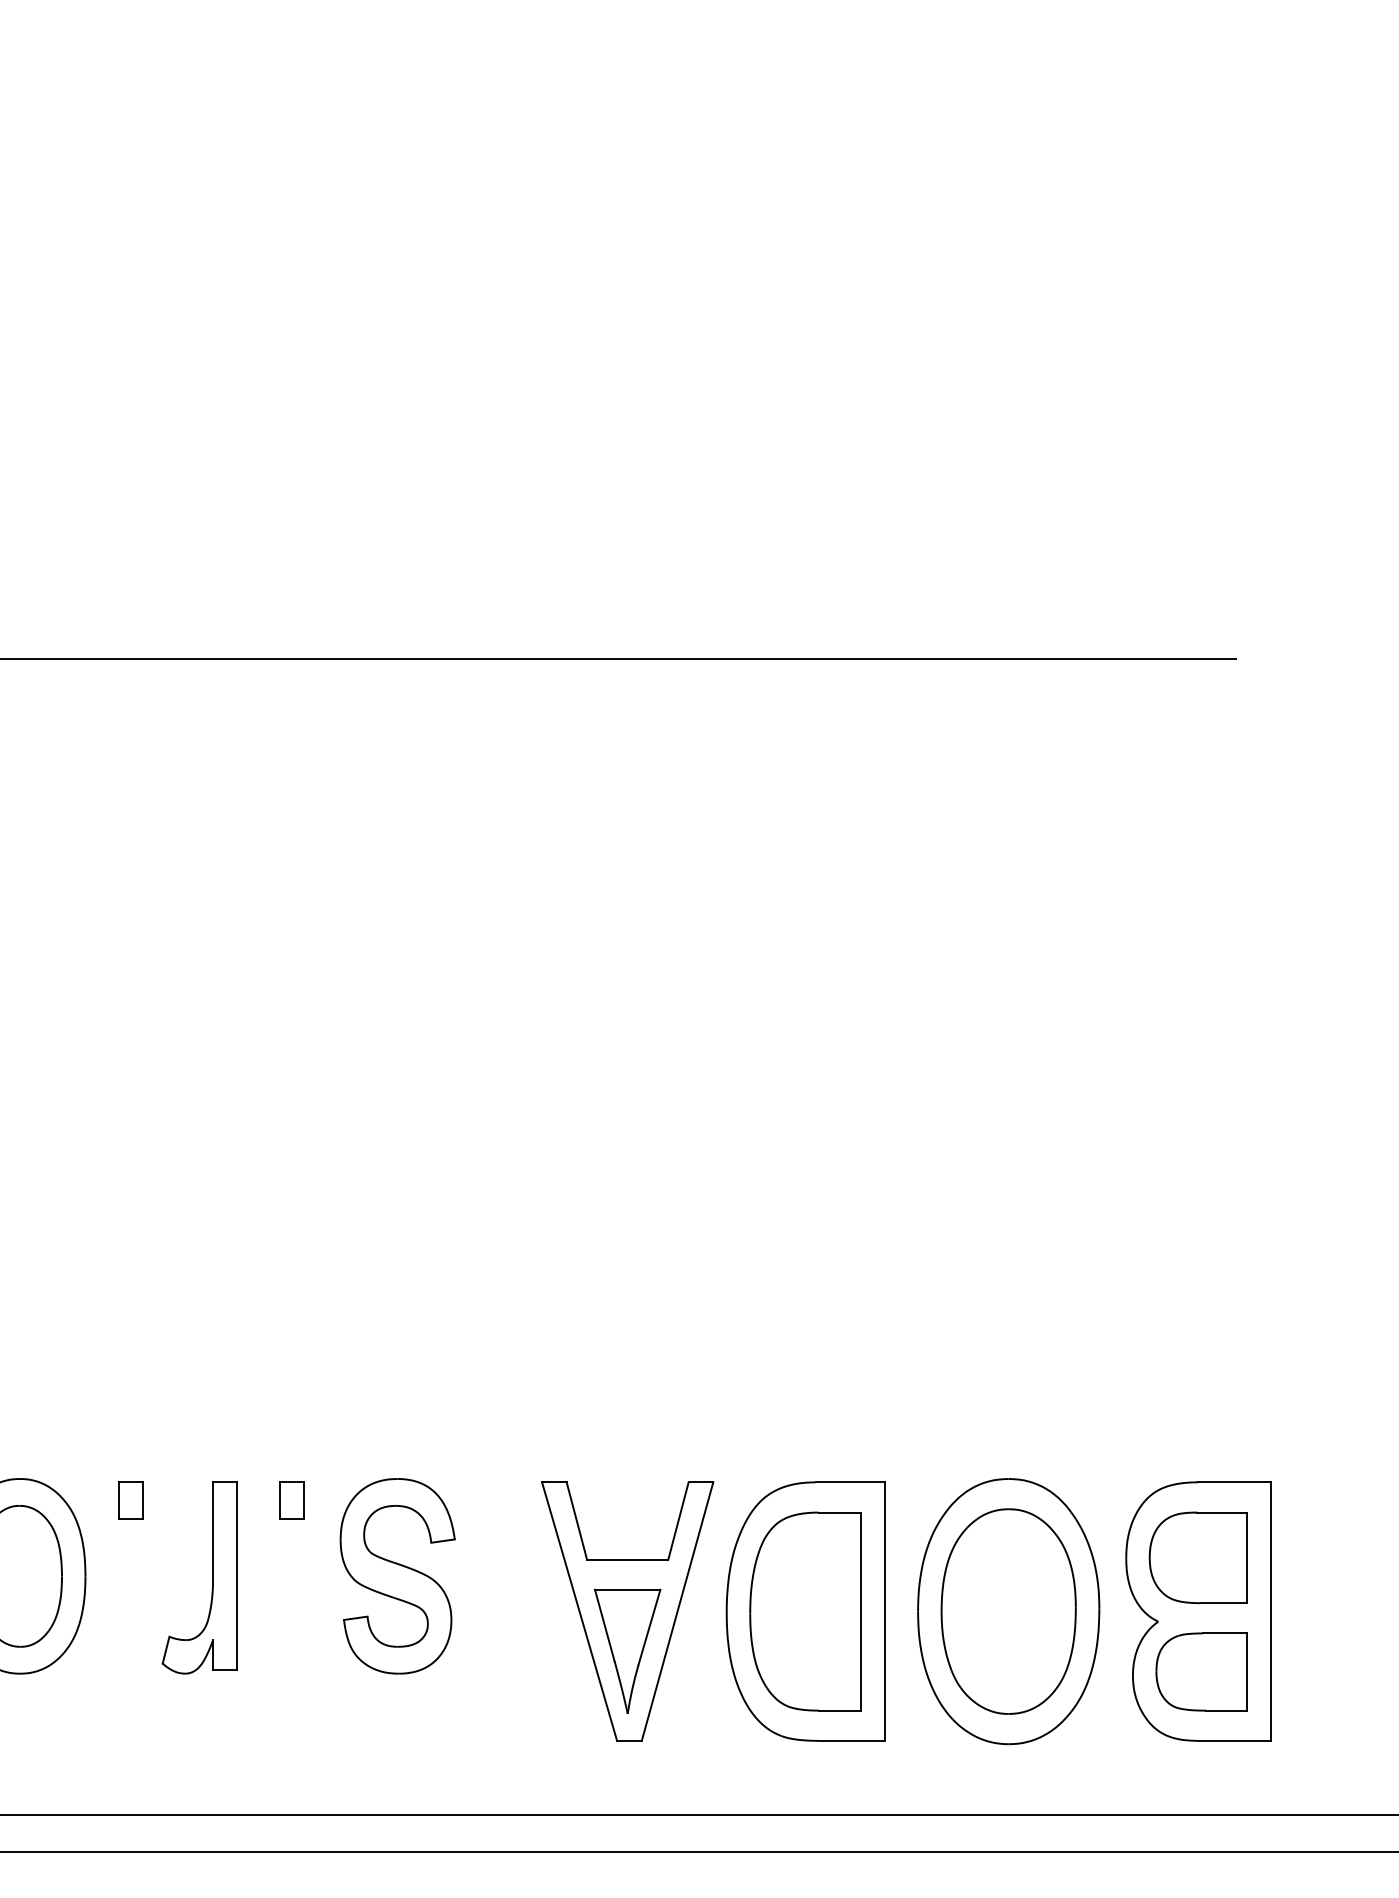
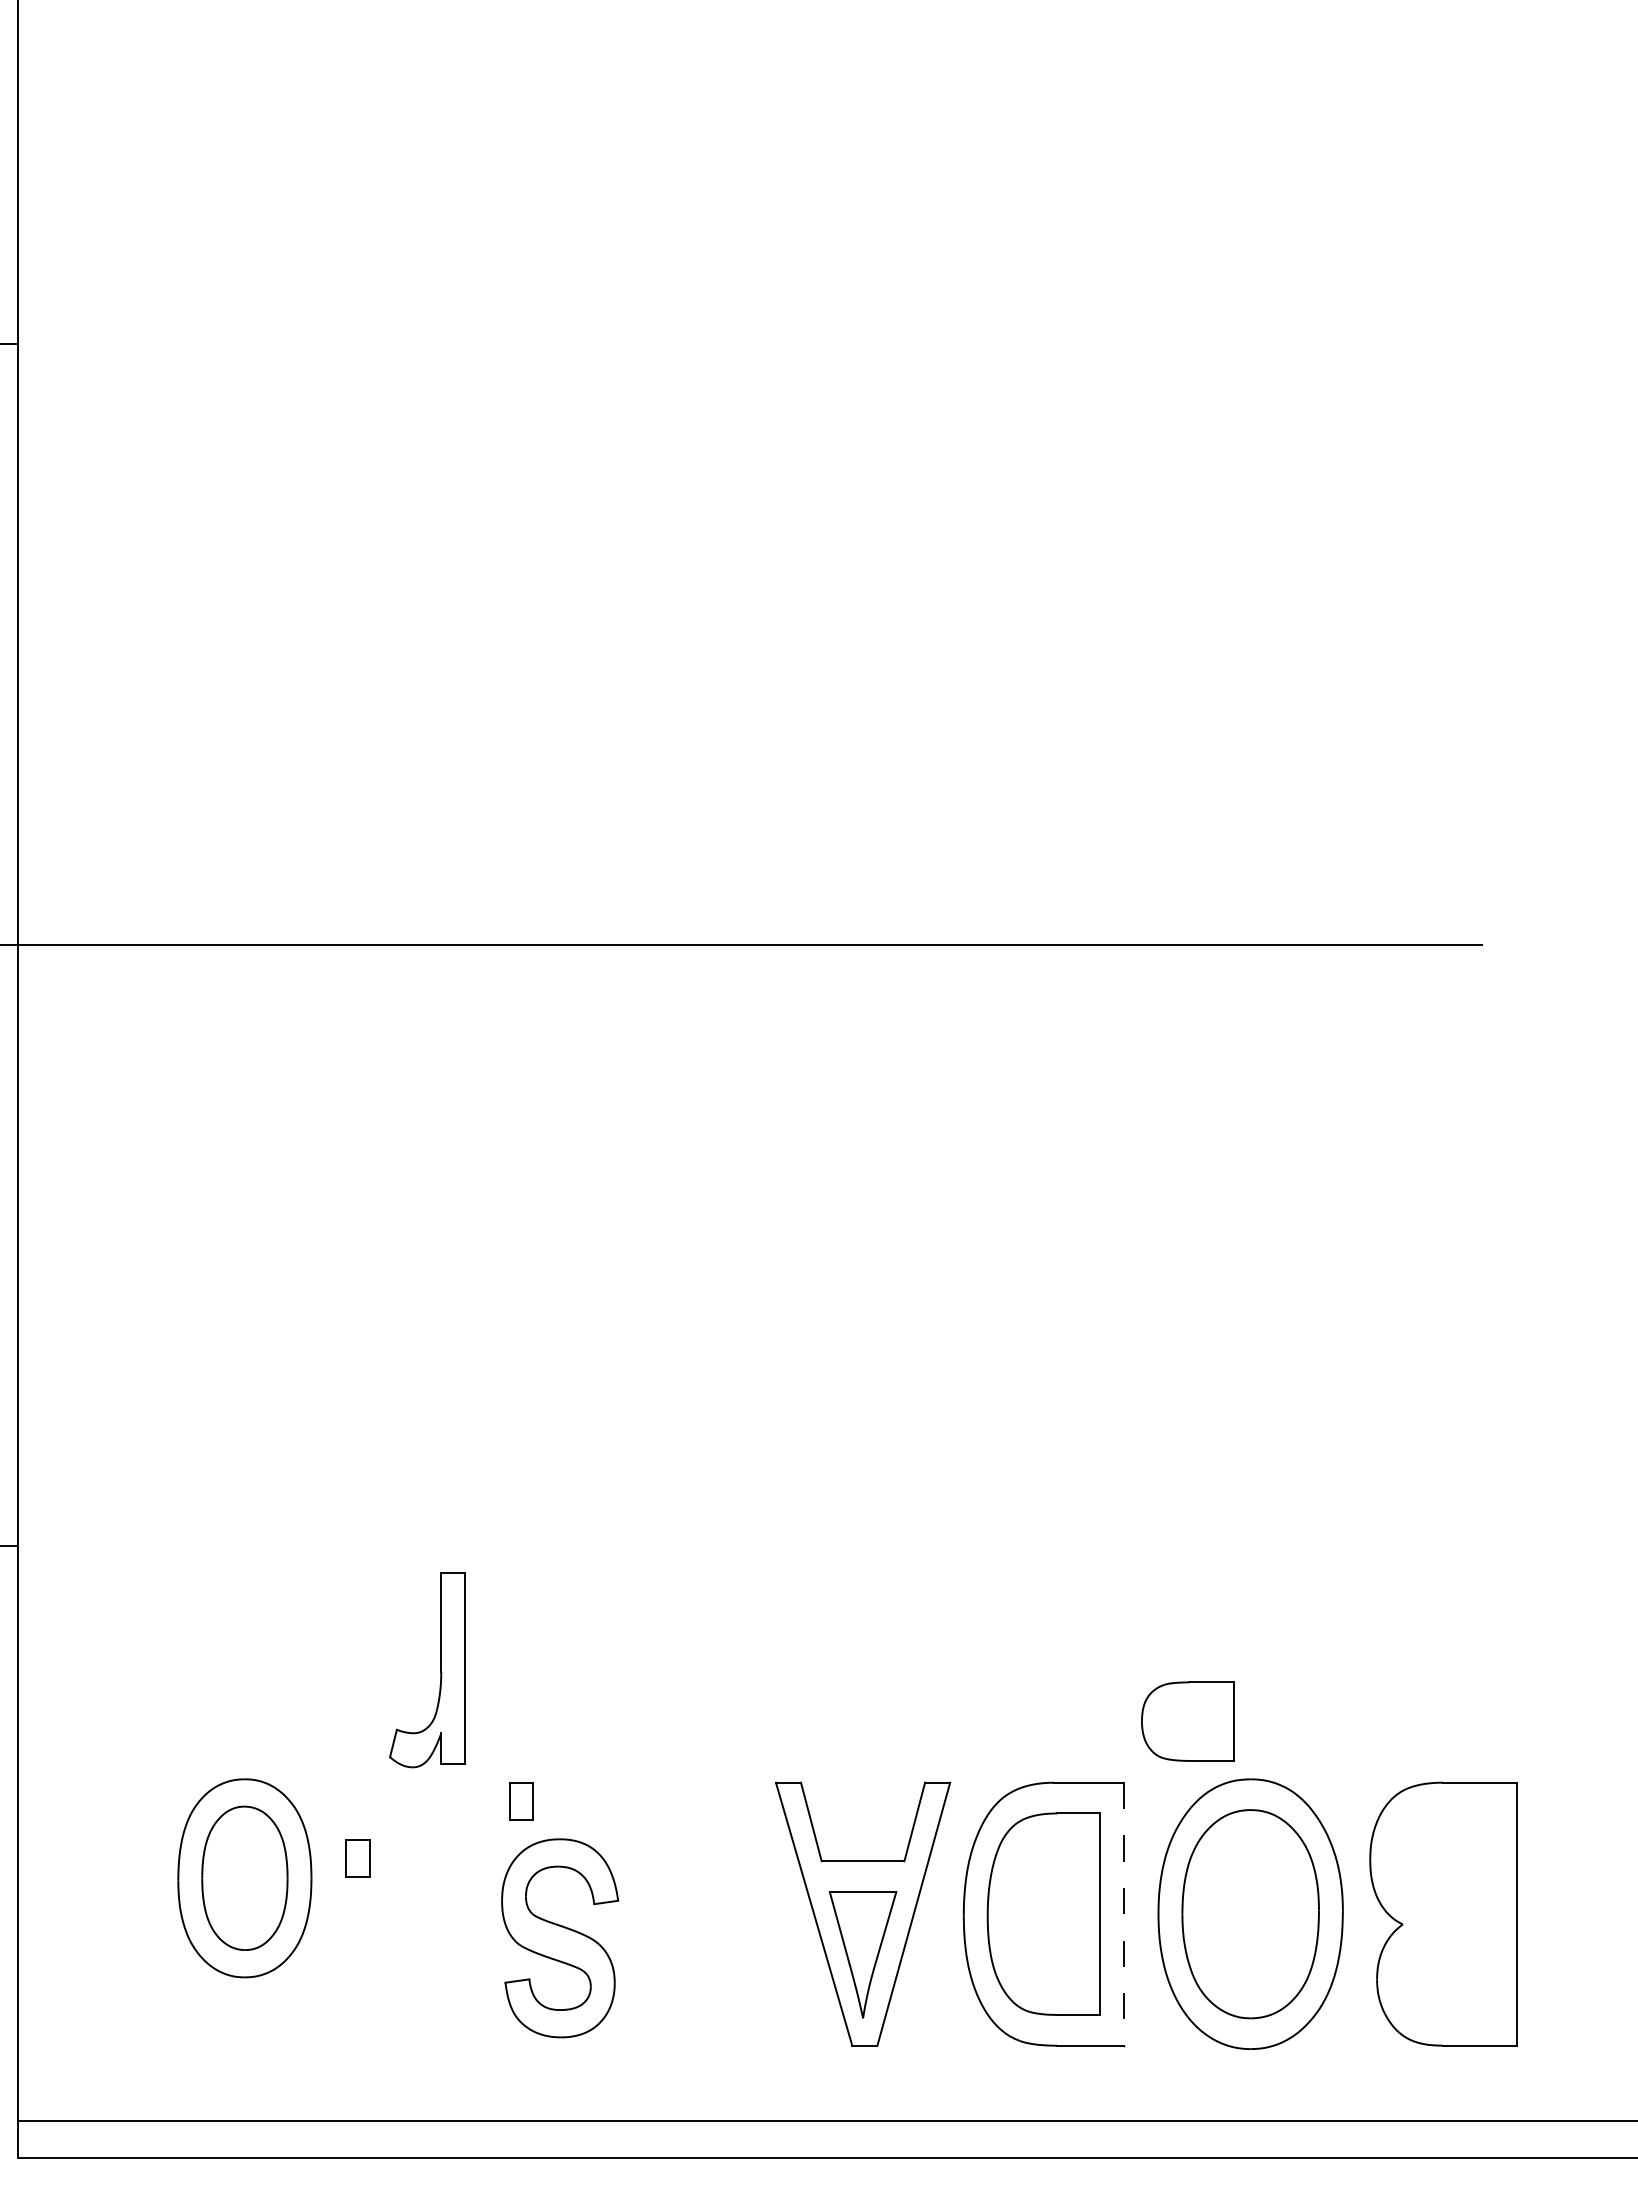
part: (130, 1500) -> (357, 1858), moved
part: (1198, 1557) -> (1443, 1859), removed
part: (398, 1576) -> (560, 1938), moved
part: (212, 1578) -> (440, 1670), moved
line: (884, 1611) -> (1124, 1914), solid -> dashed
part: (1201, 1671) -> (1187, 1721), moved

